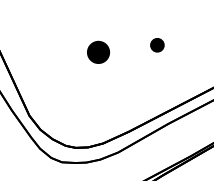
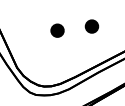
part: (156, 45) -> (91, 26), size x1.67

